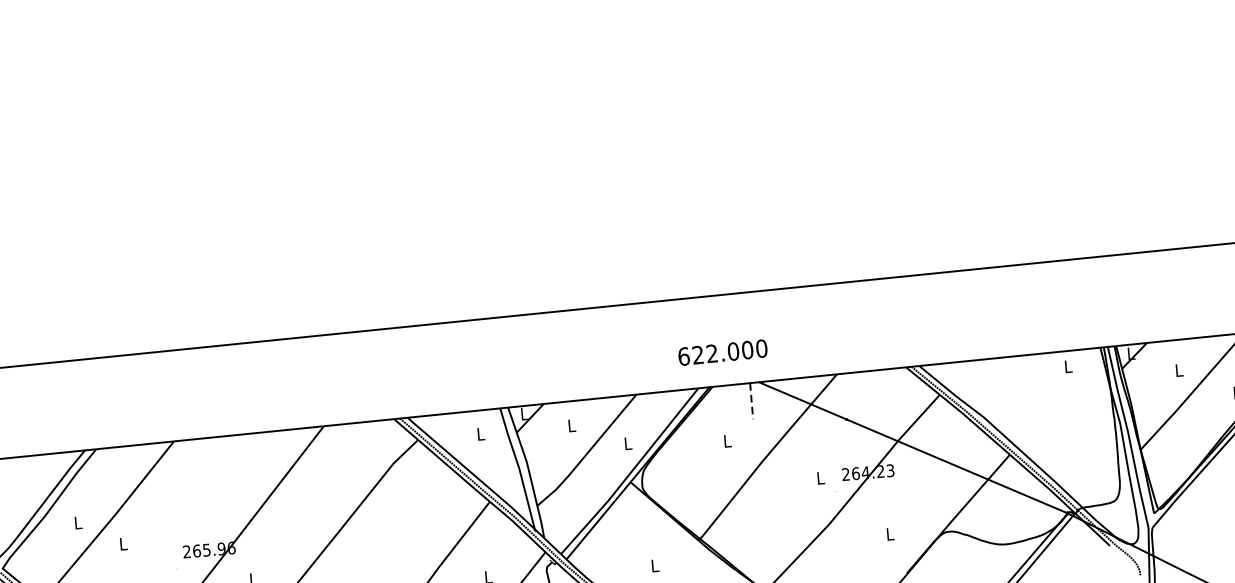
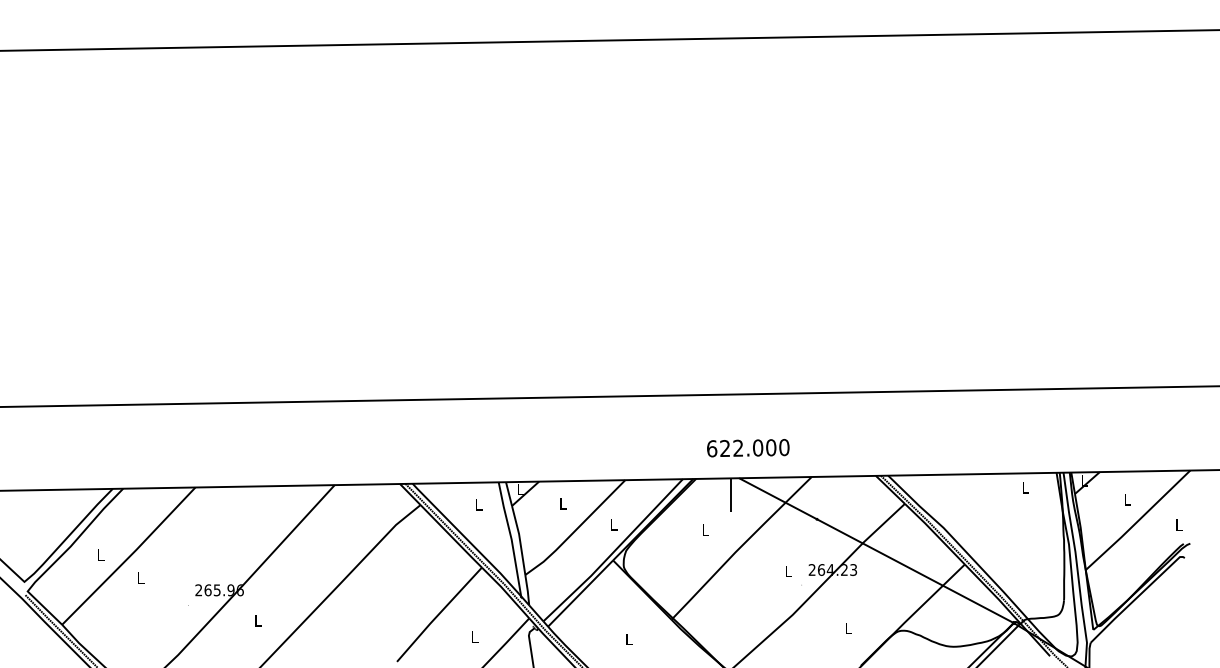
text: (723, 352) -> (748, 448), moved
line: (751, 401) -> (730, 495), dashed -> solid

